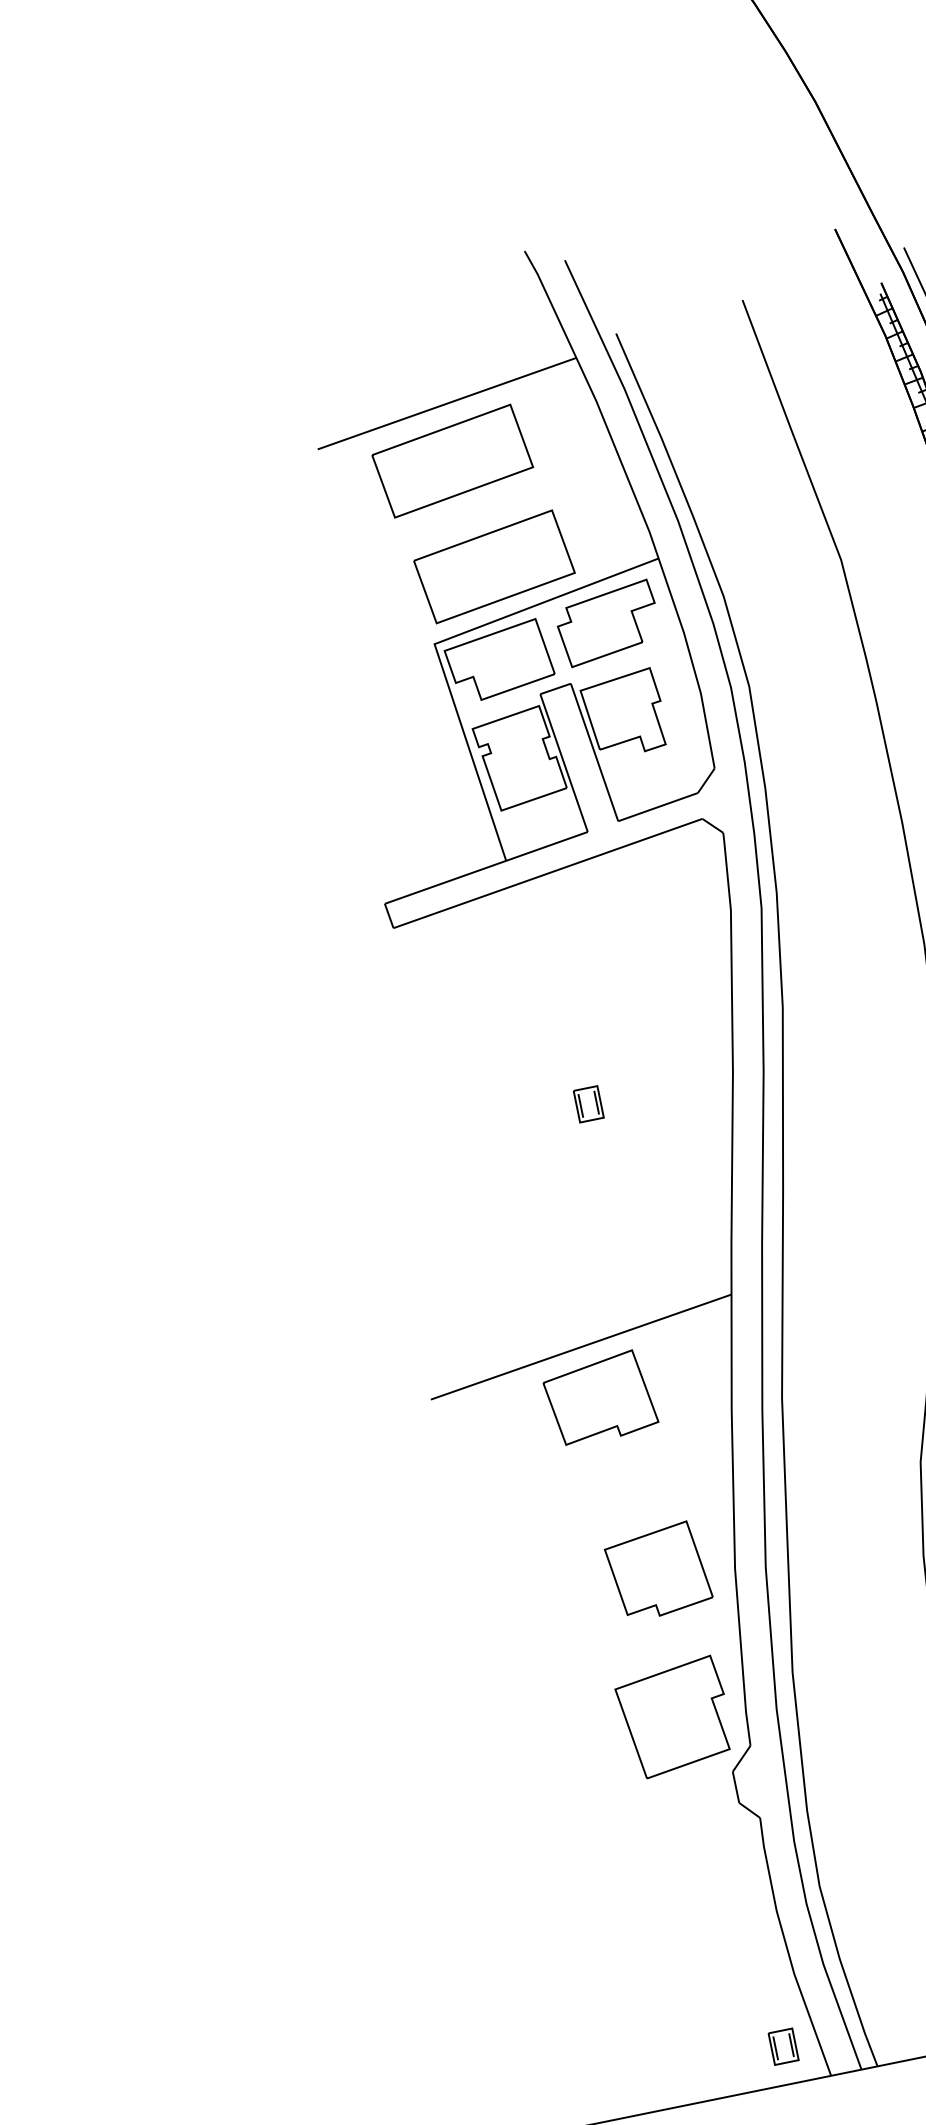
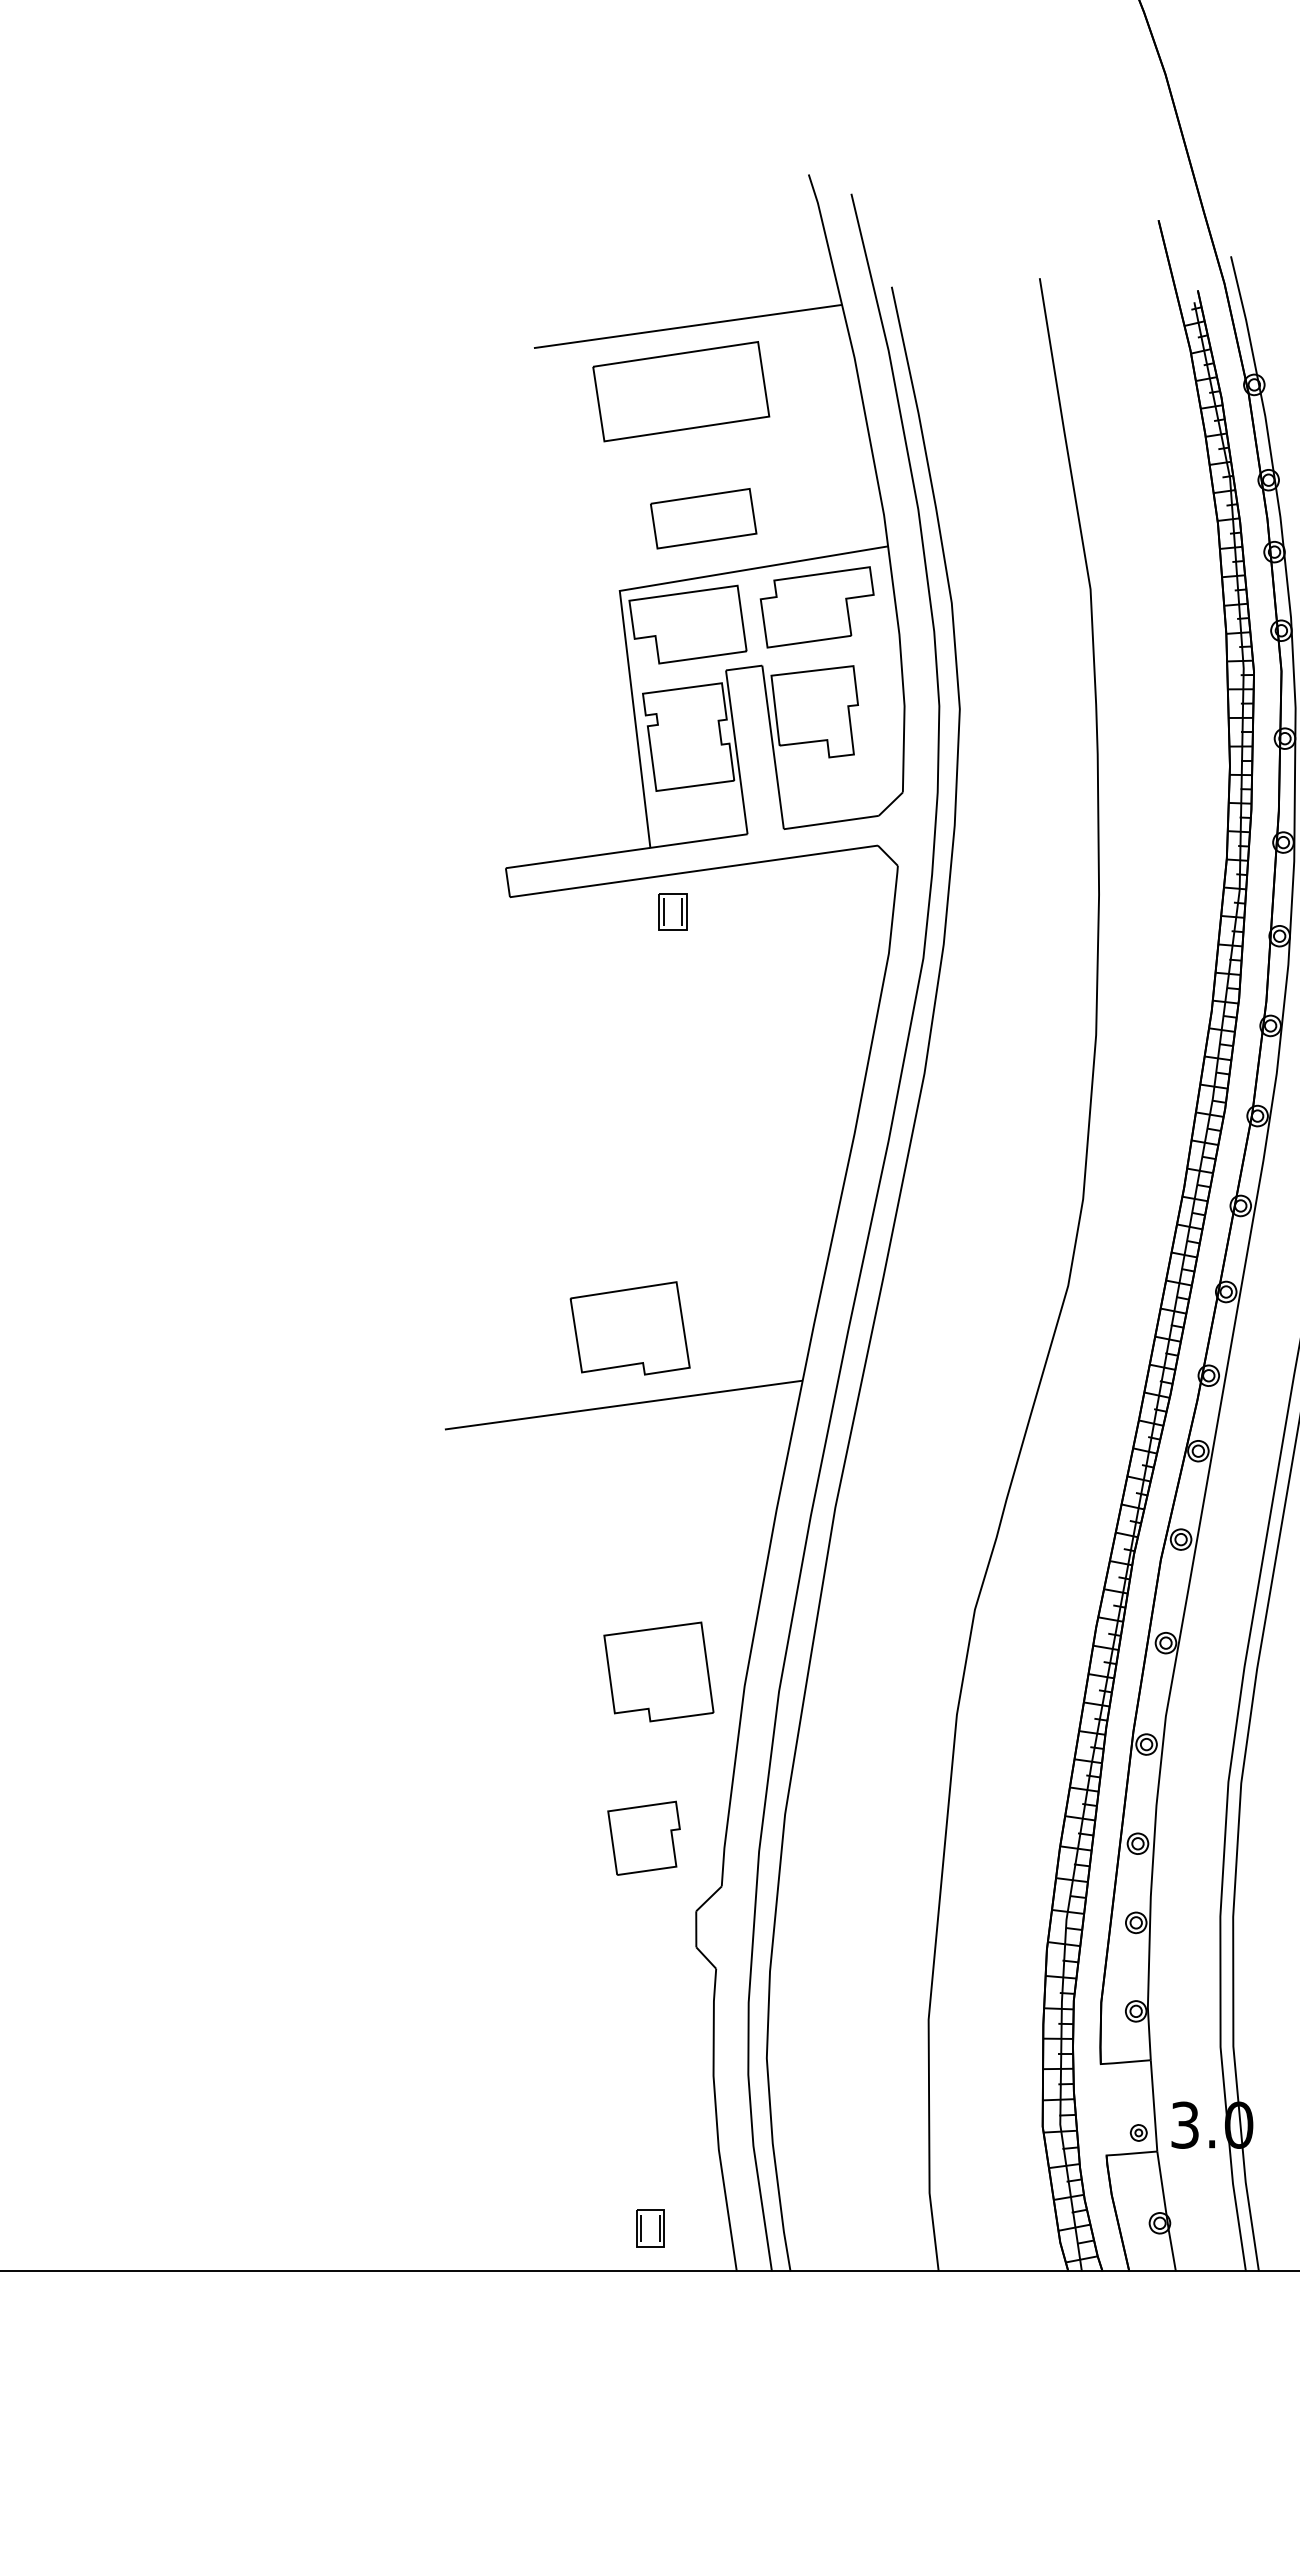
part: (494, 566) -> (703, 518), size x0.6
part: (588, 1103) -> (672, 911), moved
part: (599, 1398) -> (629, 1328), moved
part: (674, 1718) -> (643, 1838), size x0.6
part: (783, 2046) -> (650, 2228), moved

